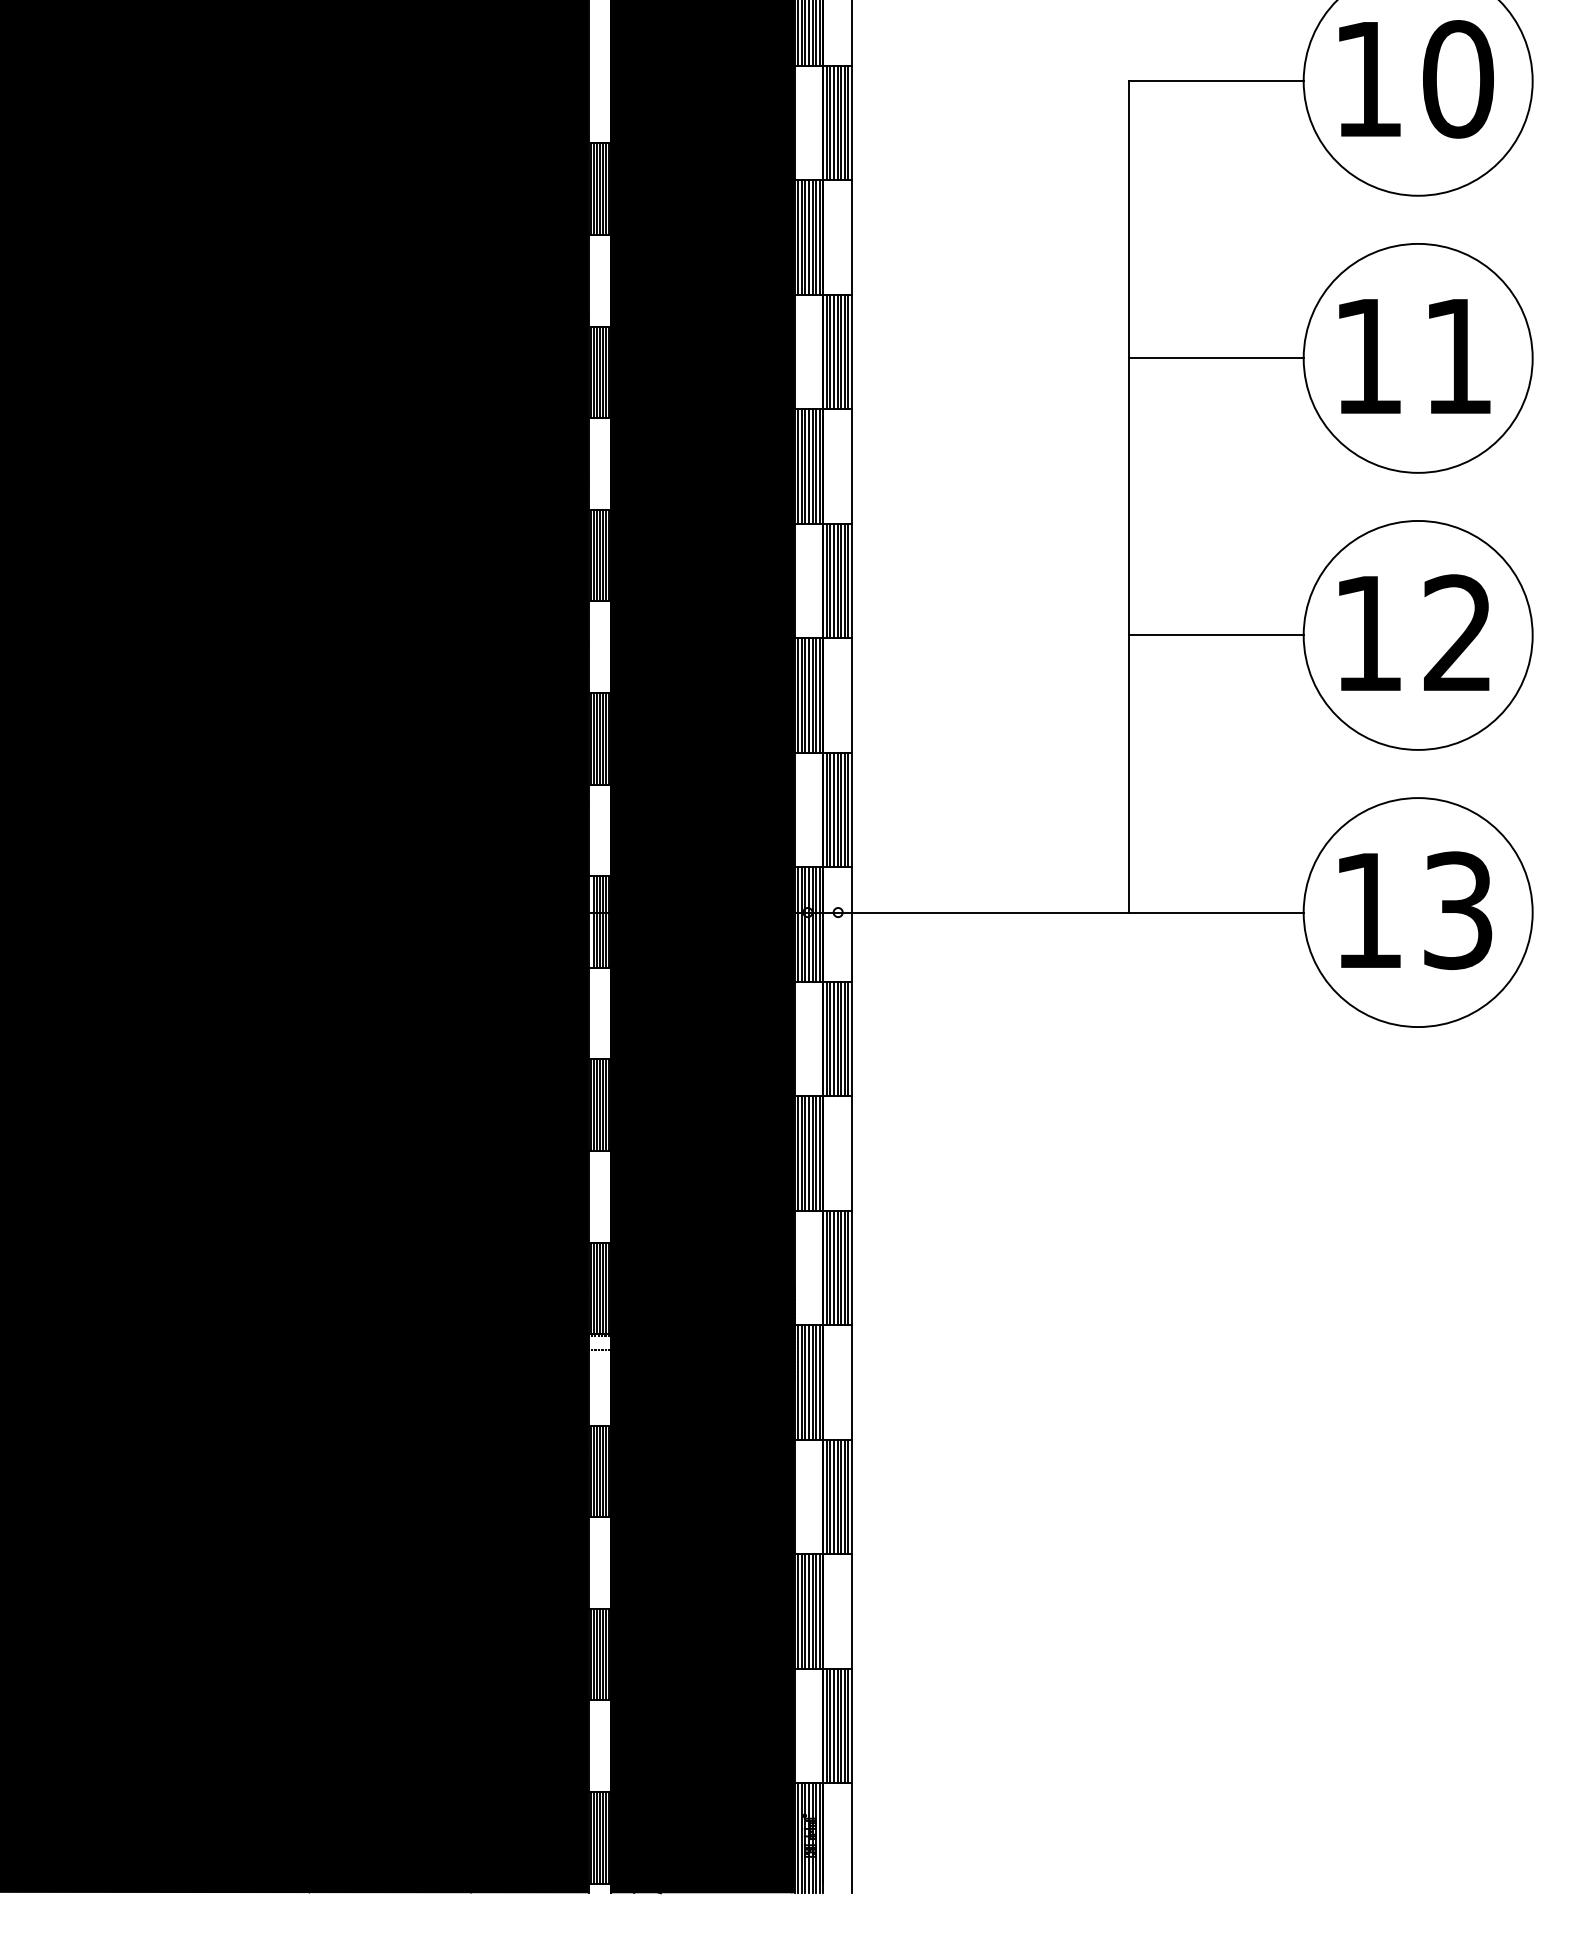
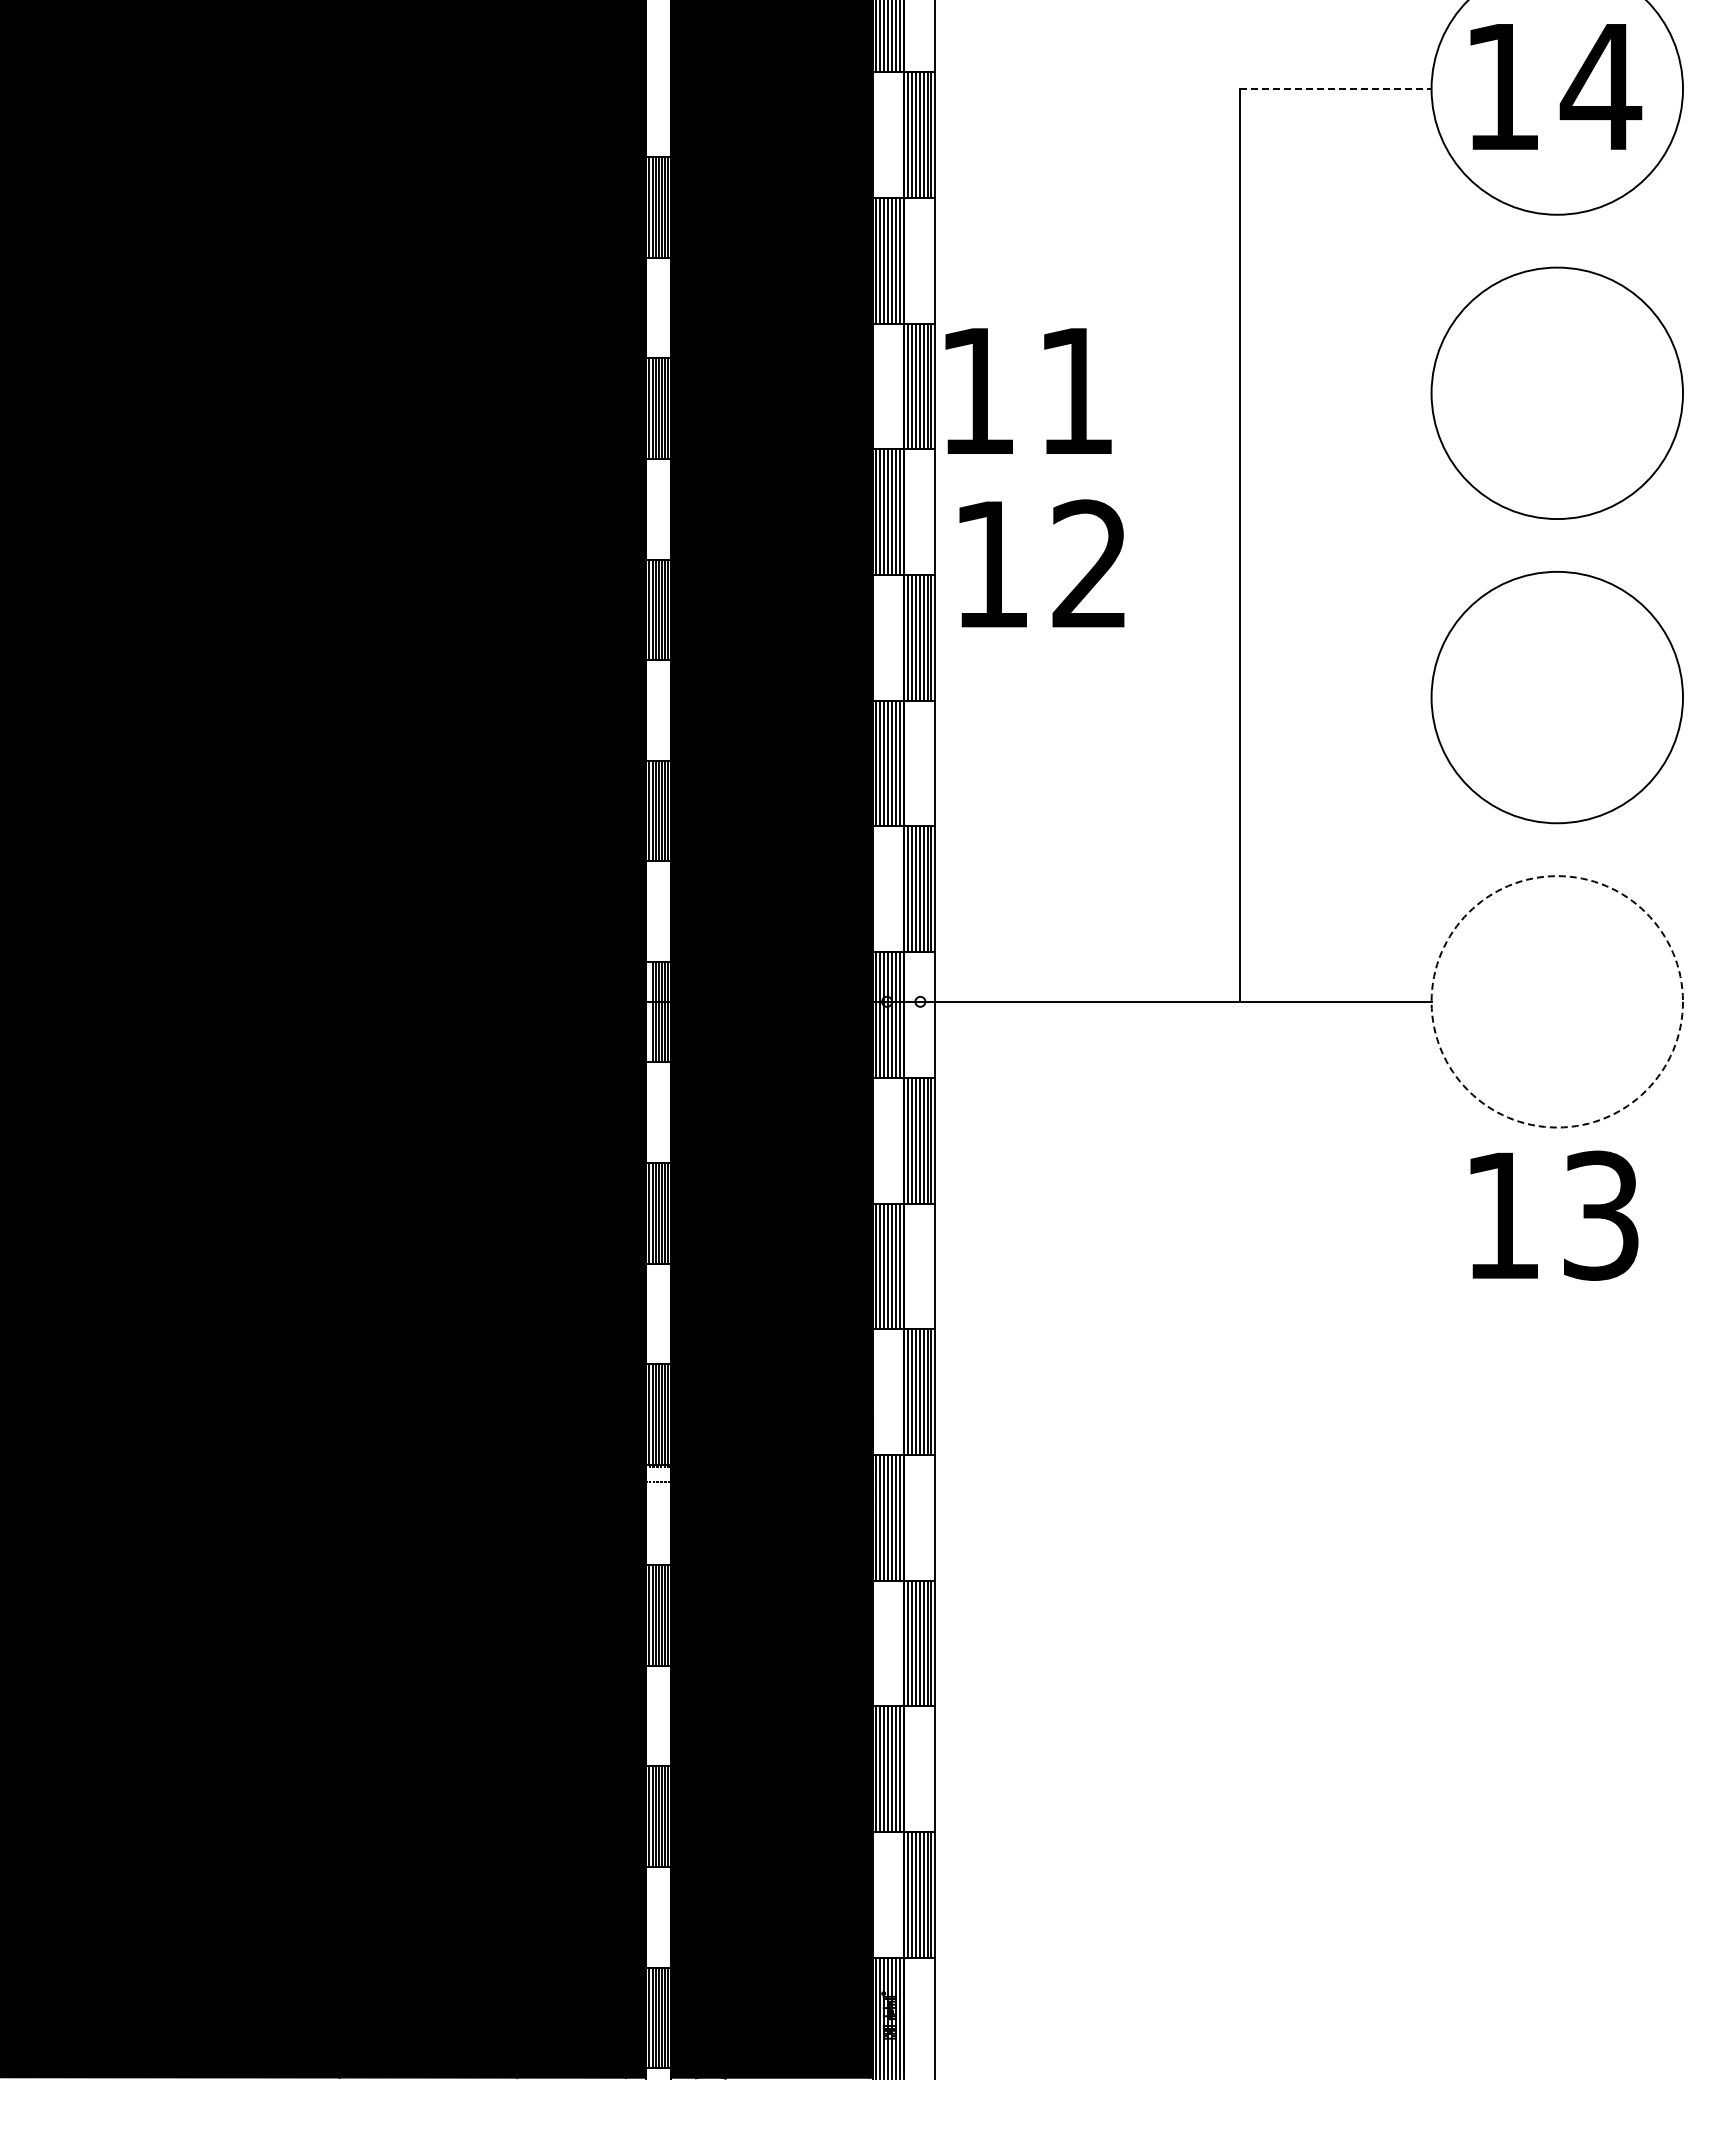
text: (1457, 78) -> (1600, 86), 10 -> 14
line: (1216, 81) -> (1335, 89), solid -> dashed
text: (1414, 355) -> (1028, 390), moved
line: (1216, 358) -> (1335, 393), removed
text: (1413, 632) -> (1041, 563), moved
line: (1216, 635) -> (1335, 697), removed
text: (1415, 910) -> (1554, 1215), moved
circle: (1418, 912) -> (1557, 1001), solid -> dashed

